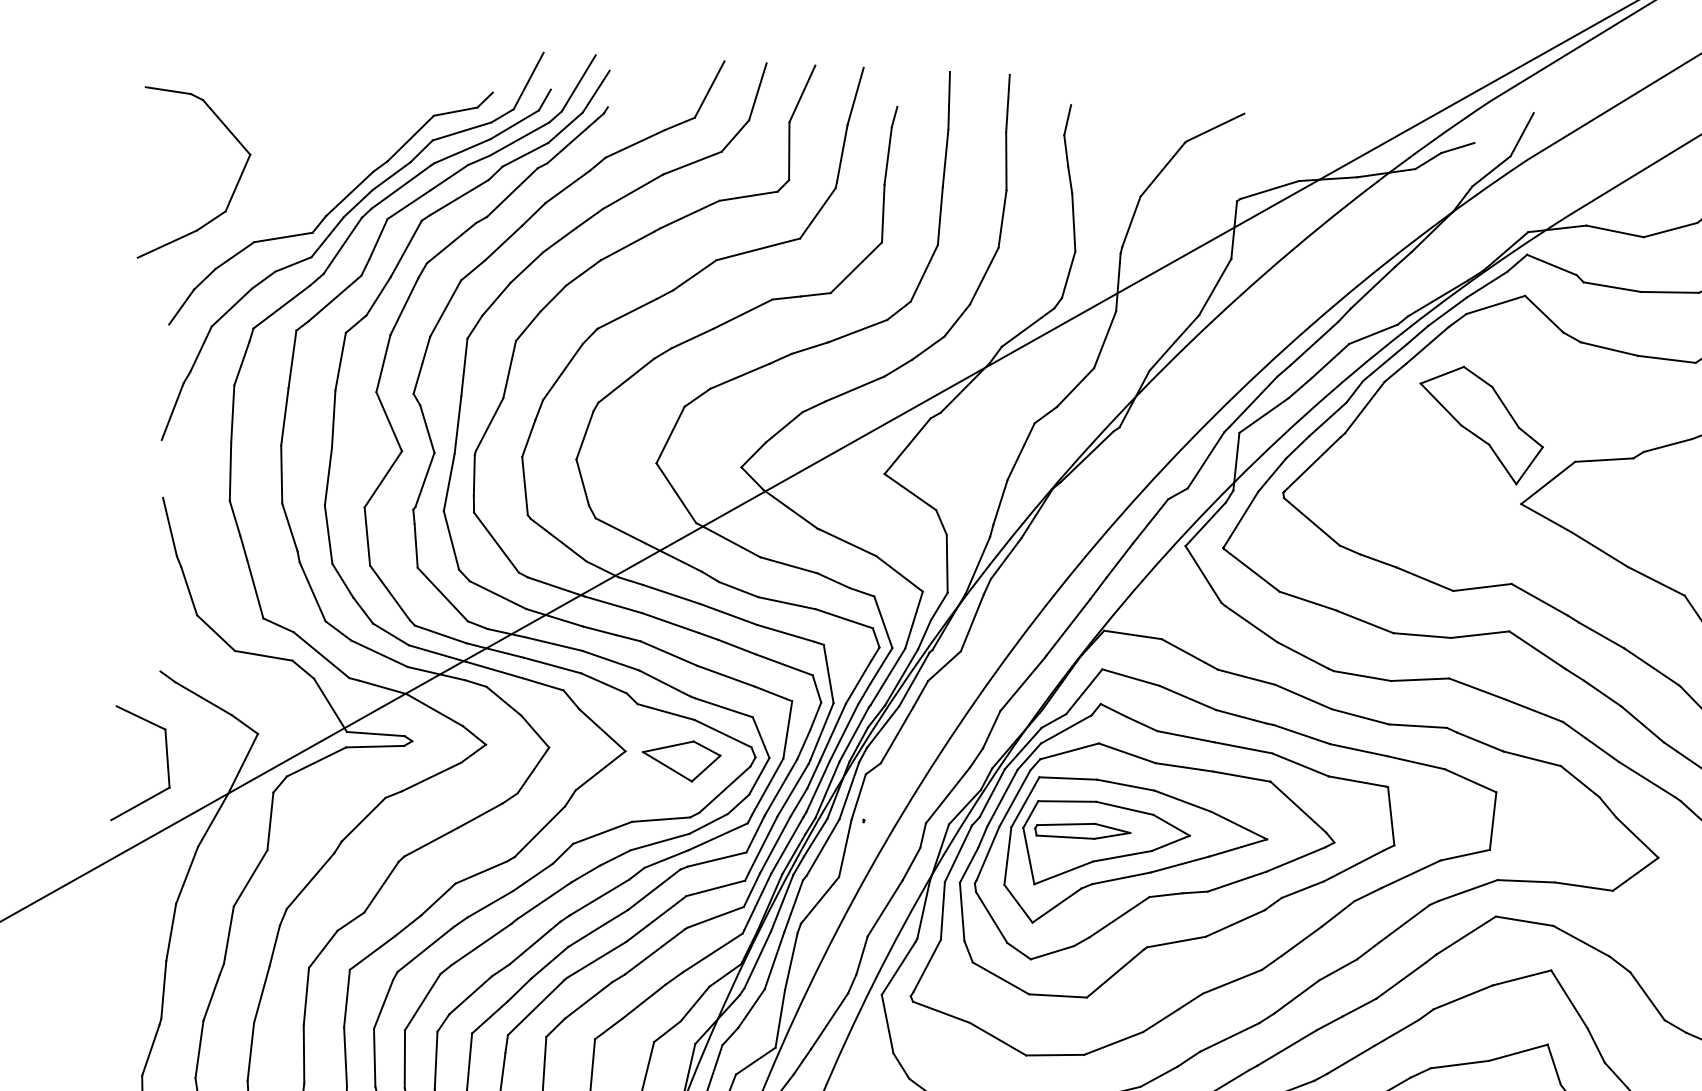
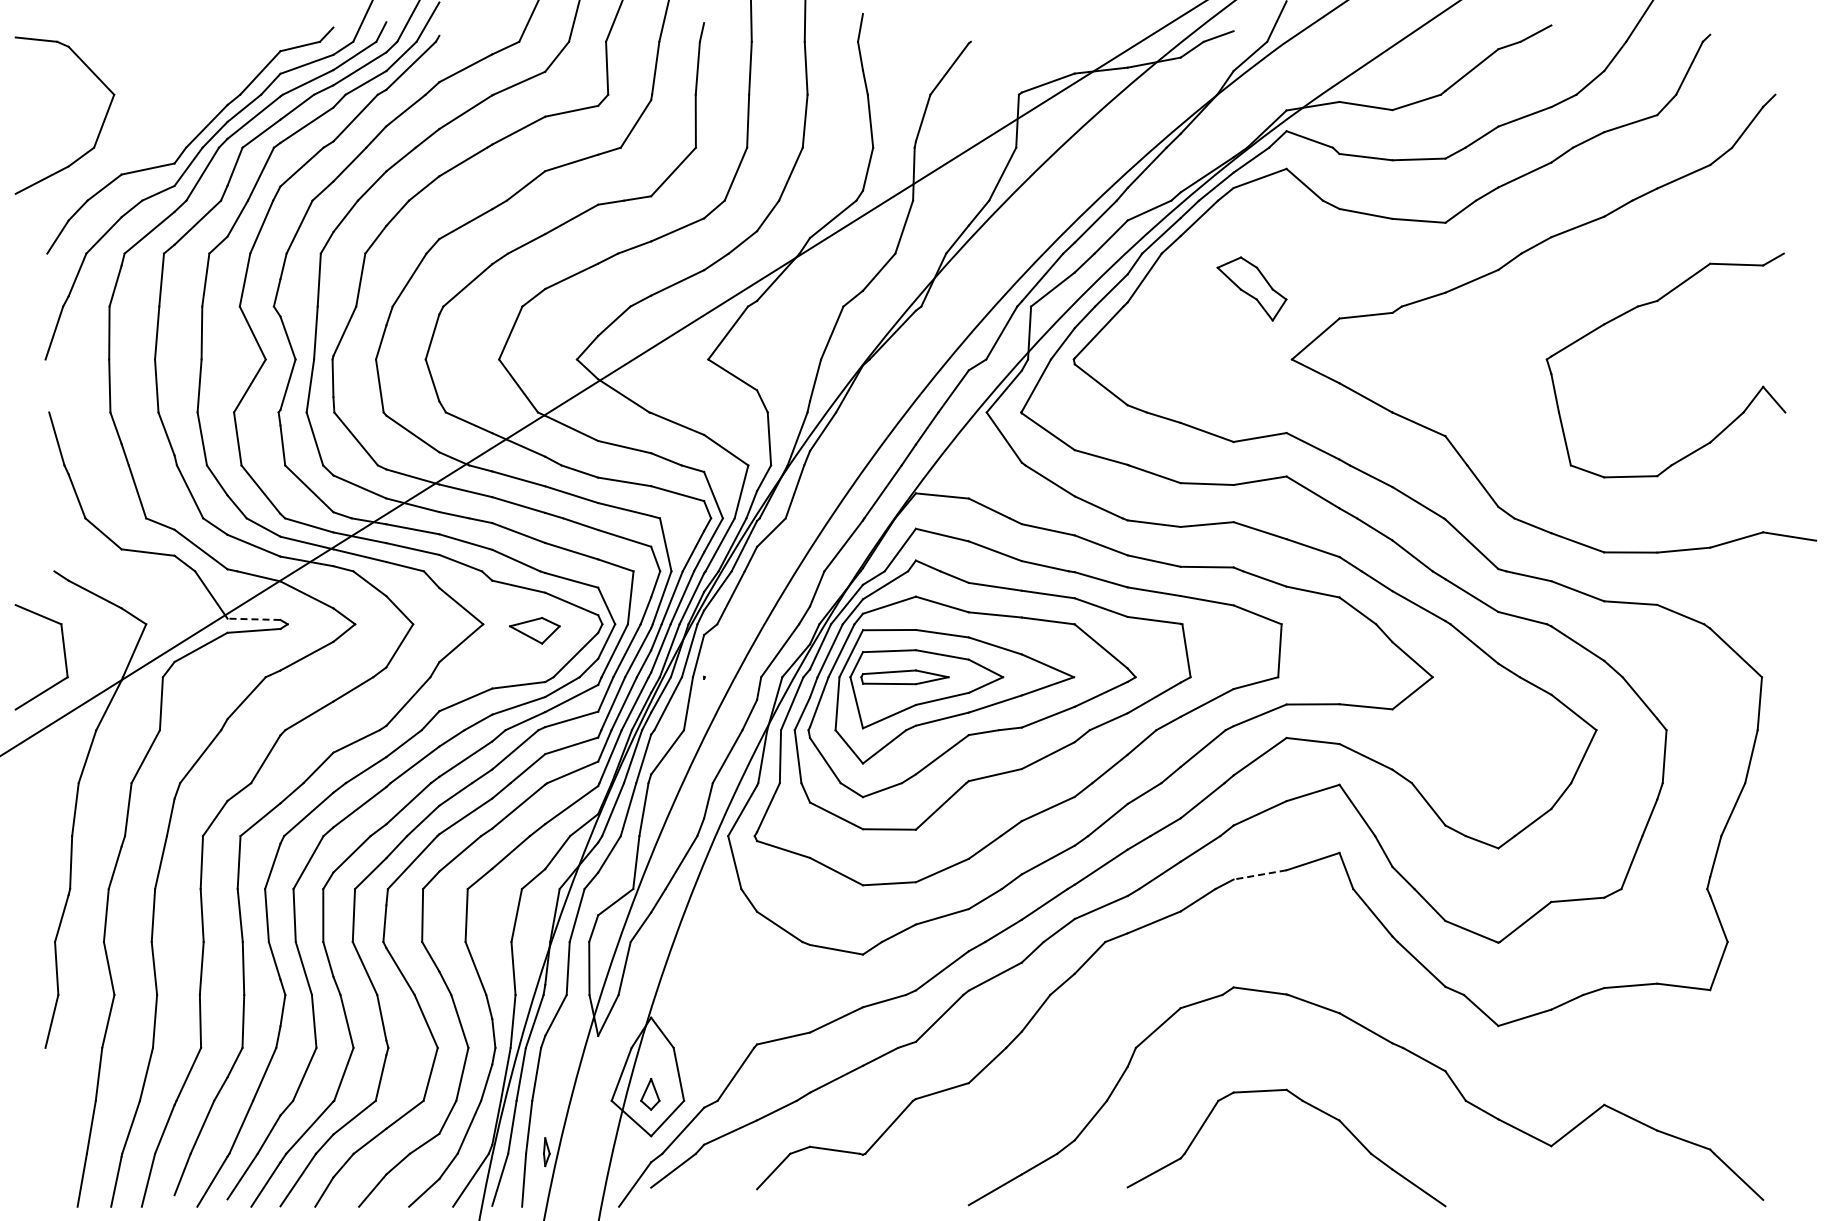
line: (1214, 126) -> (995, 27), removed
part: (1480, 424) -> (1251, 288), size x0.6
line: (375, 734) -> (253, 619), solid -> dashed
part: (681, 760) -> (534, 630), size x0.7
line: (1460, 1064) -> (1260, 874), solid -> dashed

